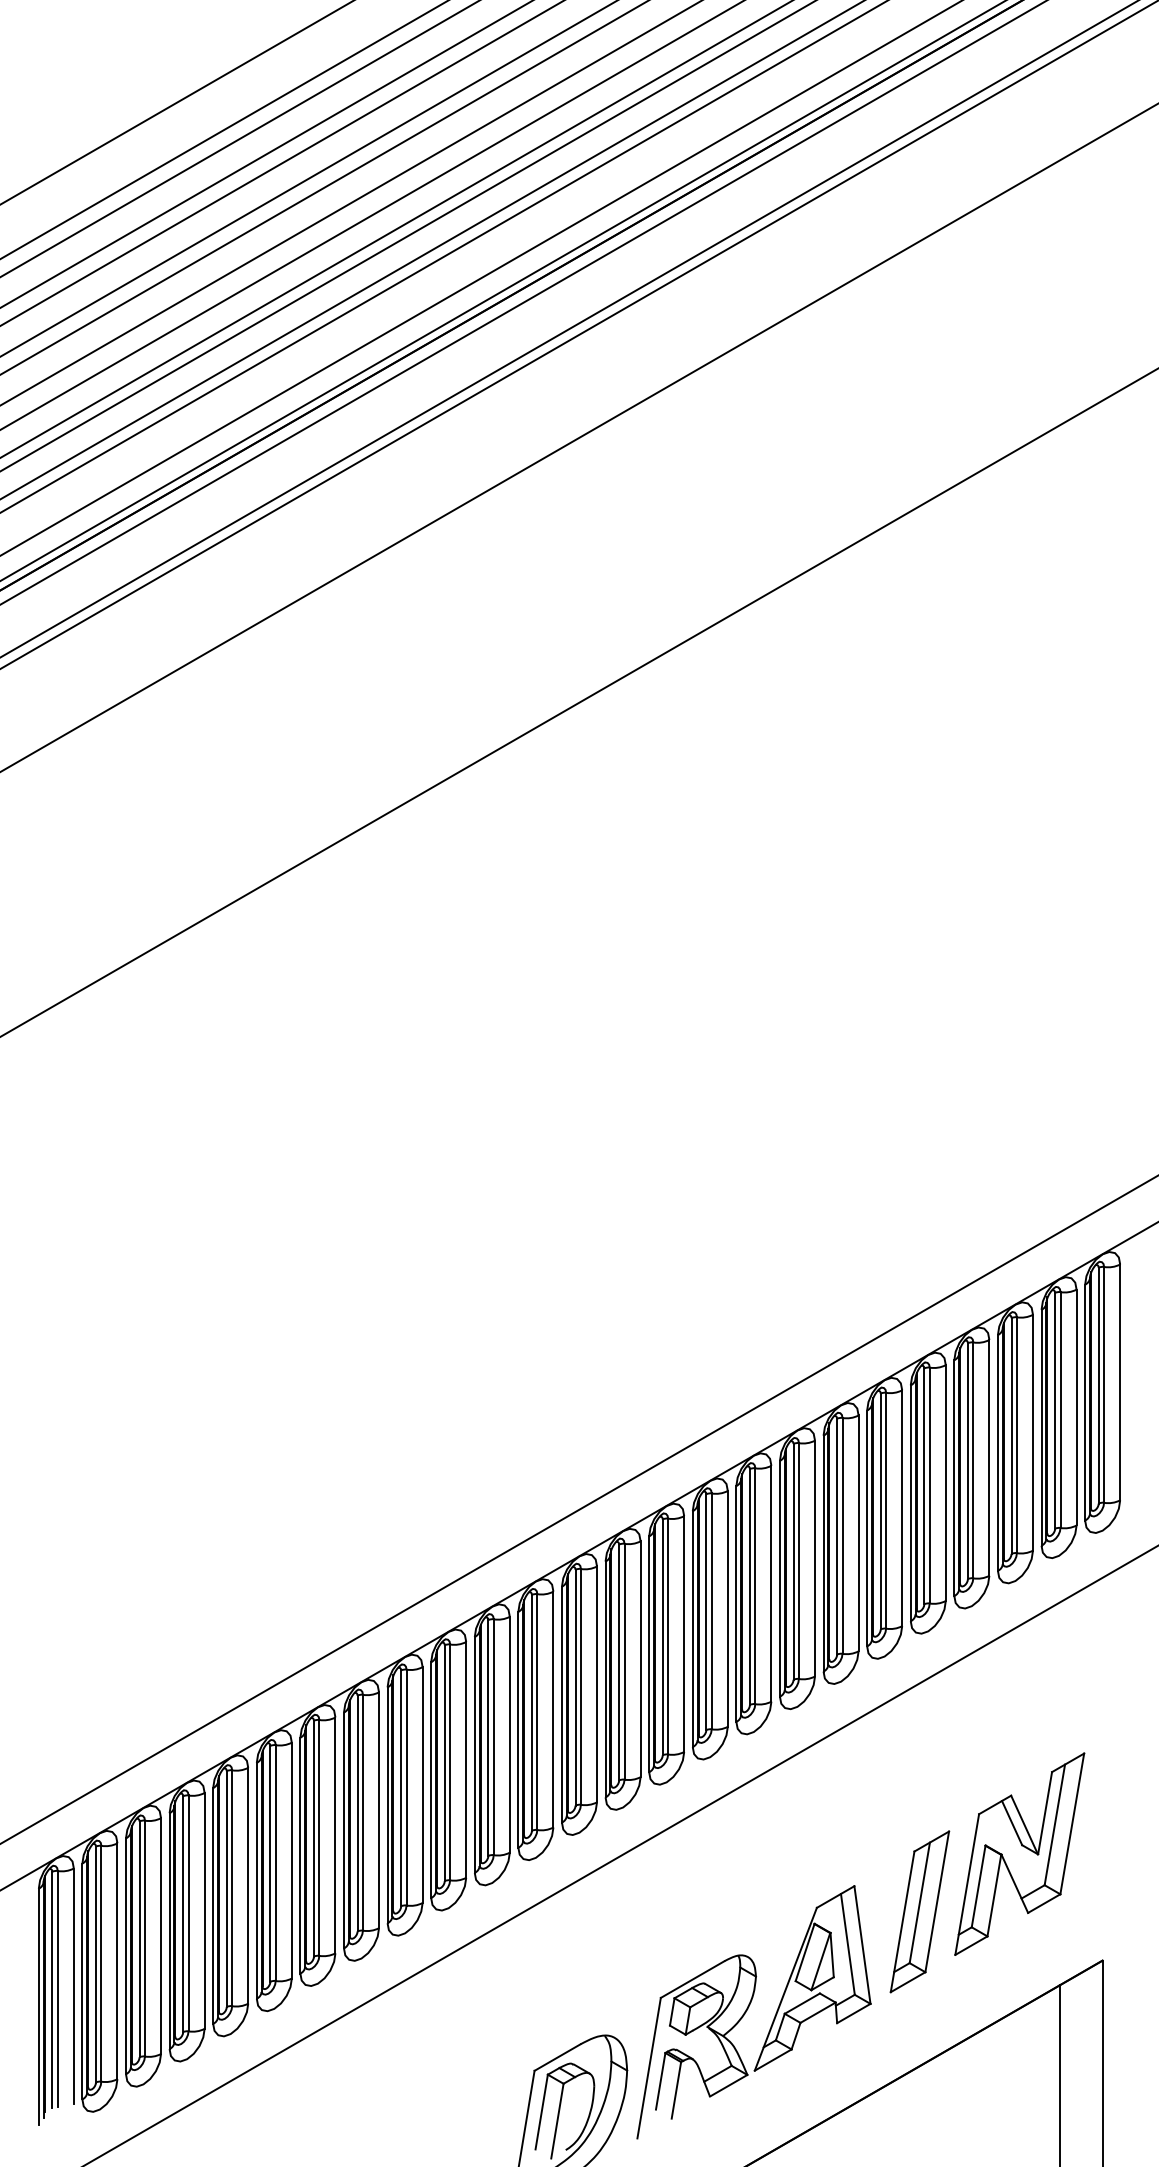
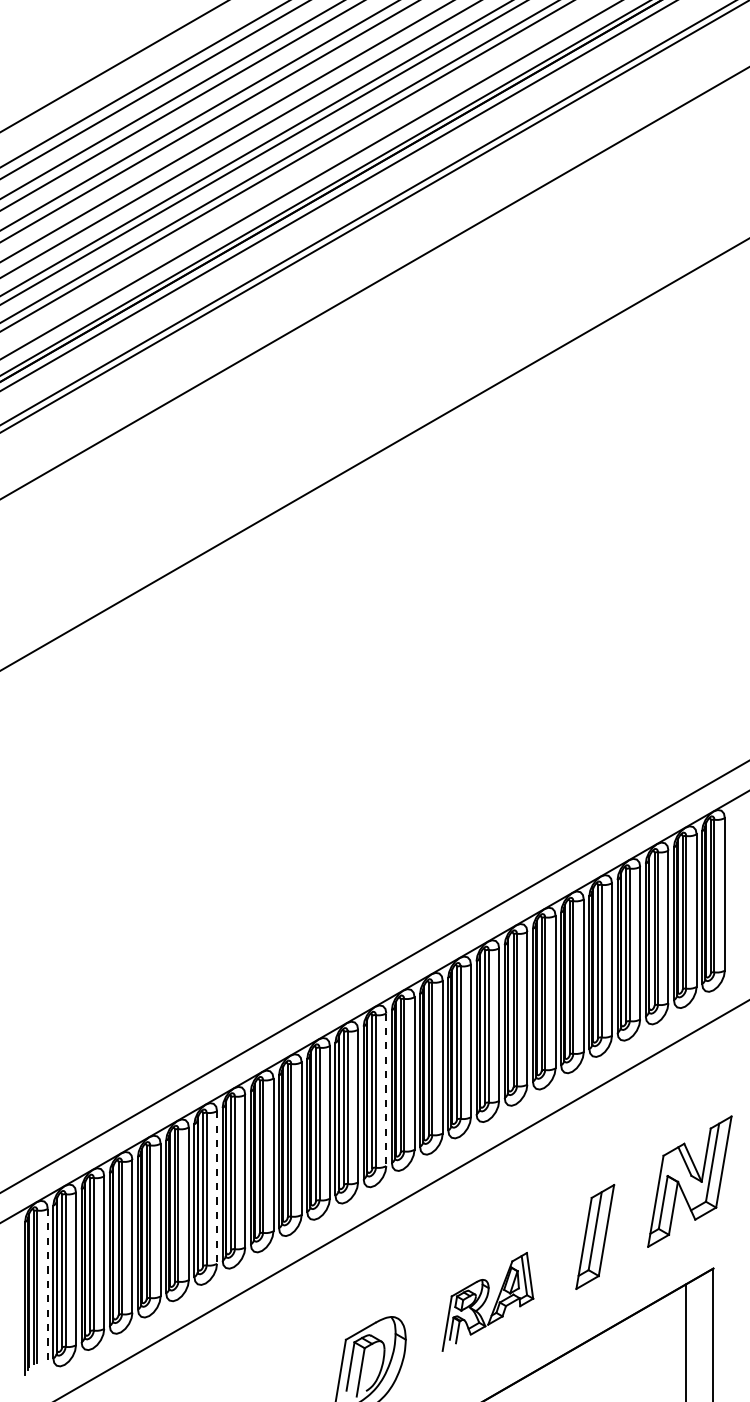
line: (597, 1685) -> (386, 1090), solid -> dashed
line: (336, 1836) -> (217, 1188), solid -> dashed
part: (1019, 1853) -> (689, 1181), moved
line: (73, 1986) -> (47, 1285), solid -> dashed
part: (753, 2011) -> (487, 1301), size x0.6

